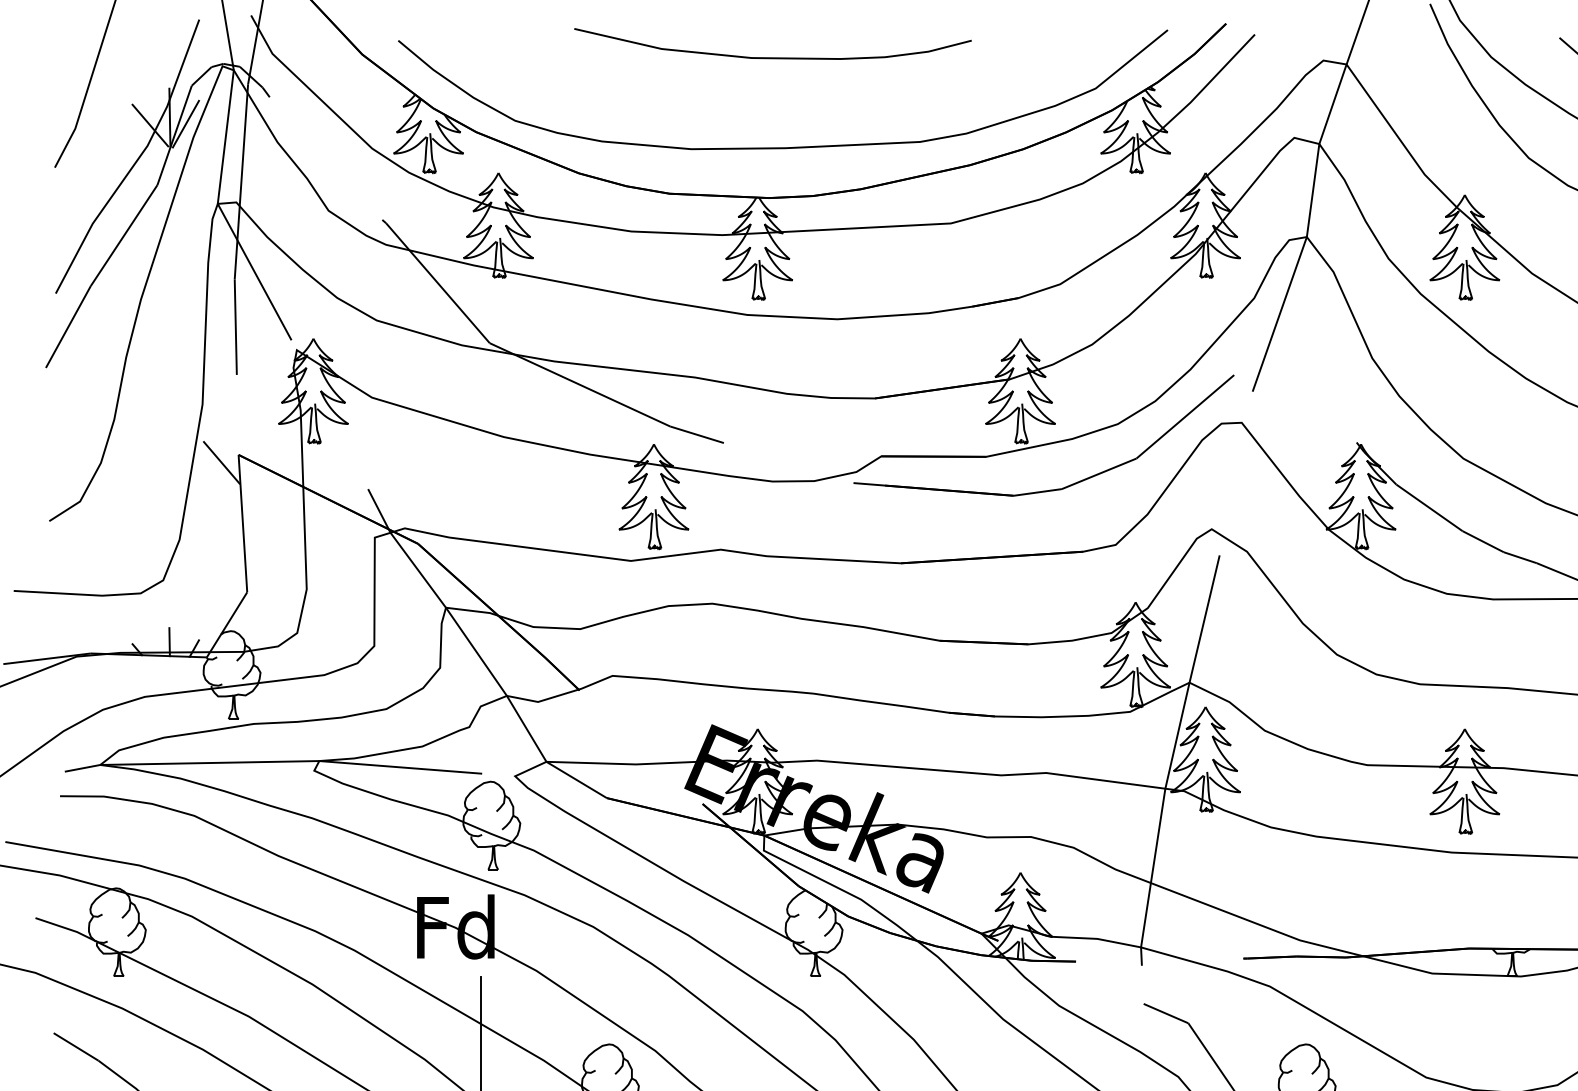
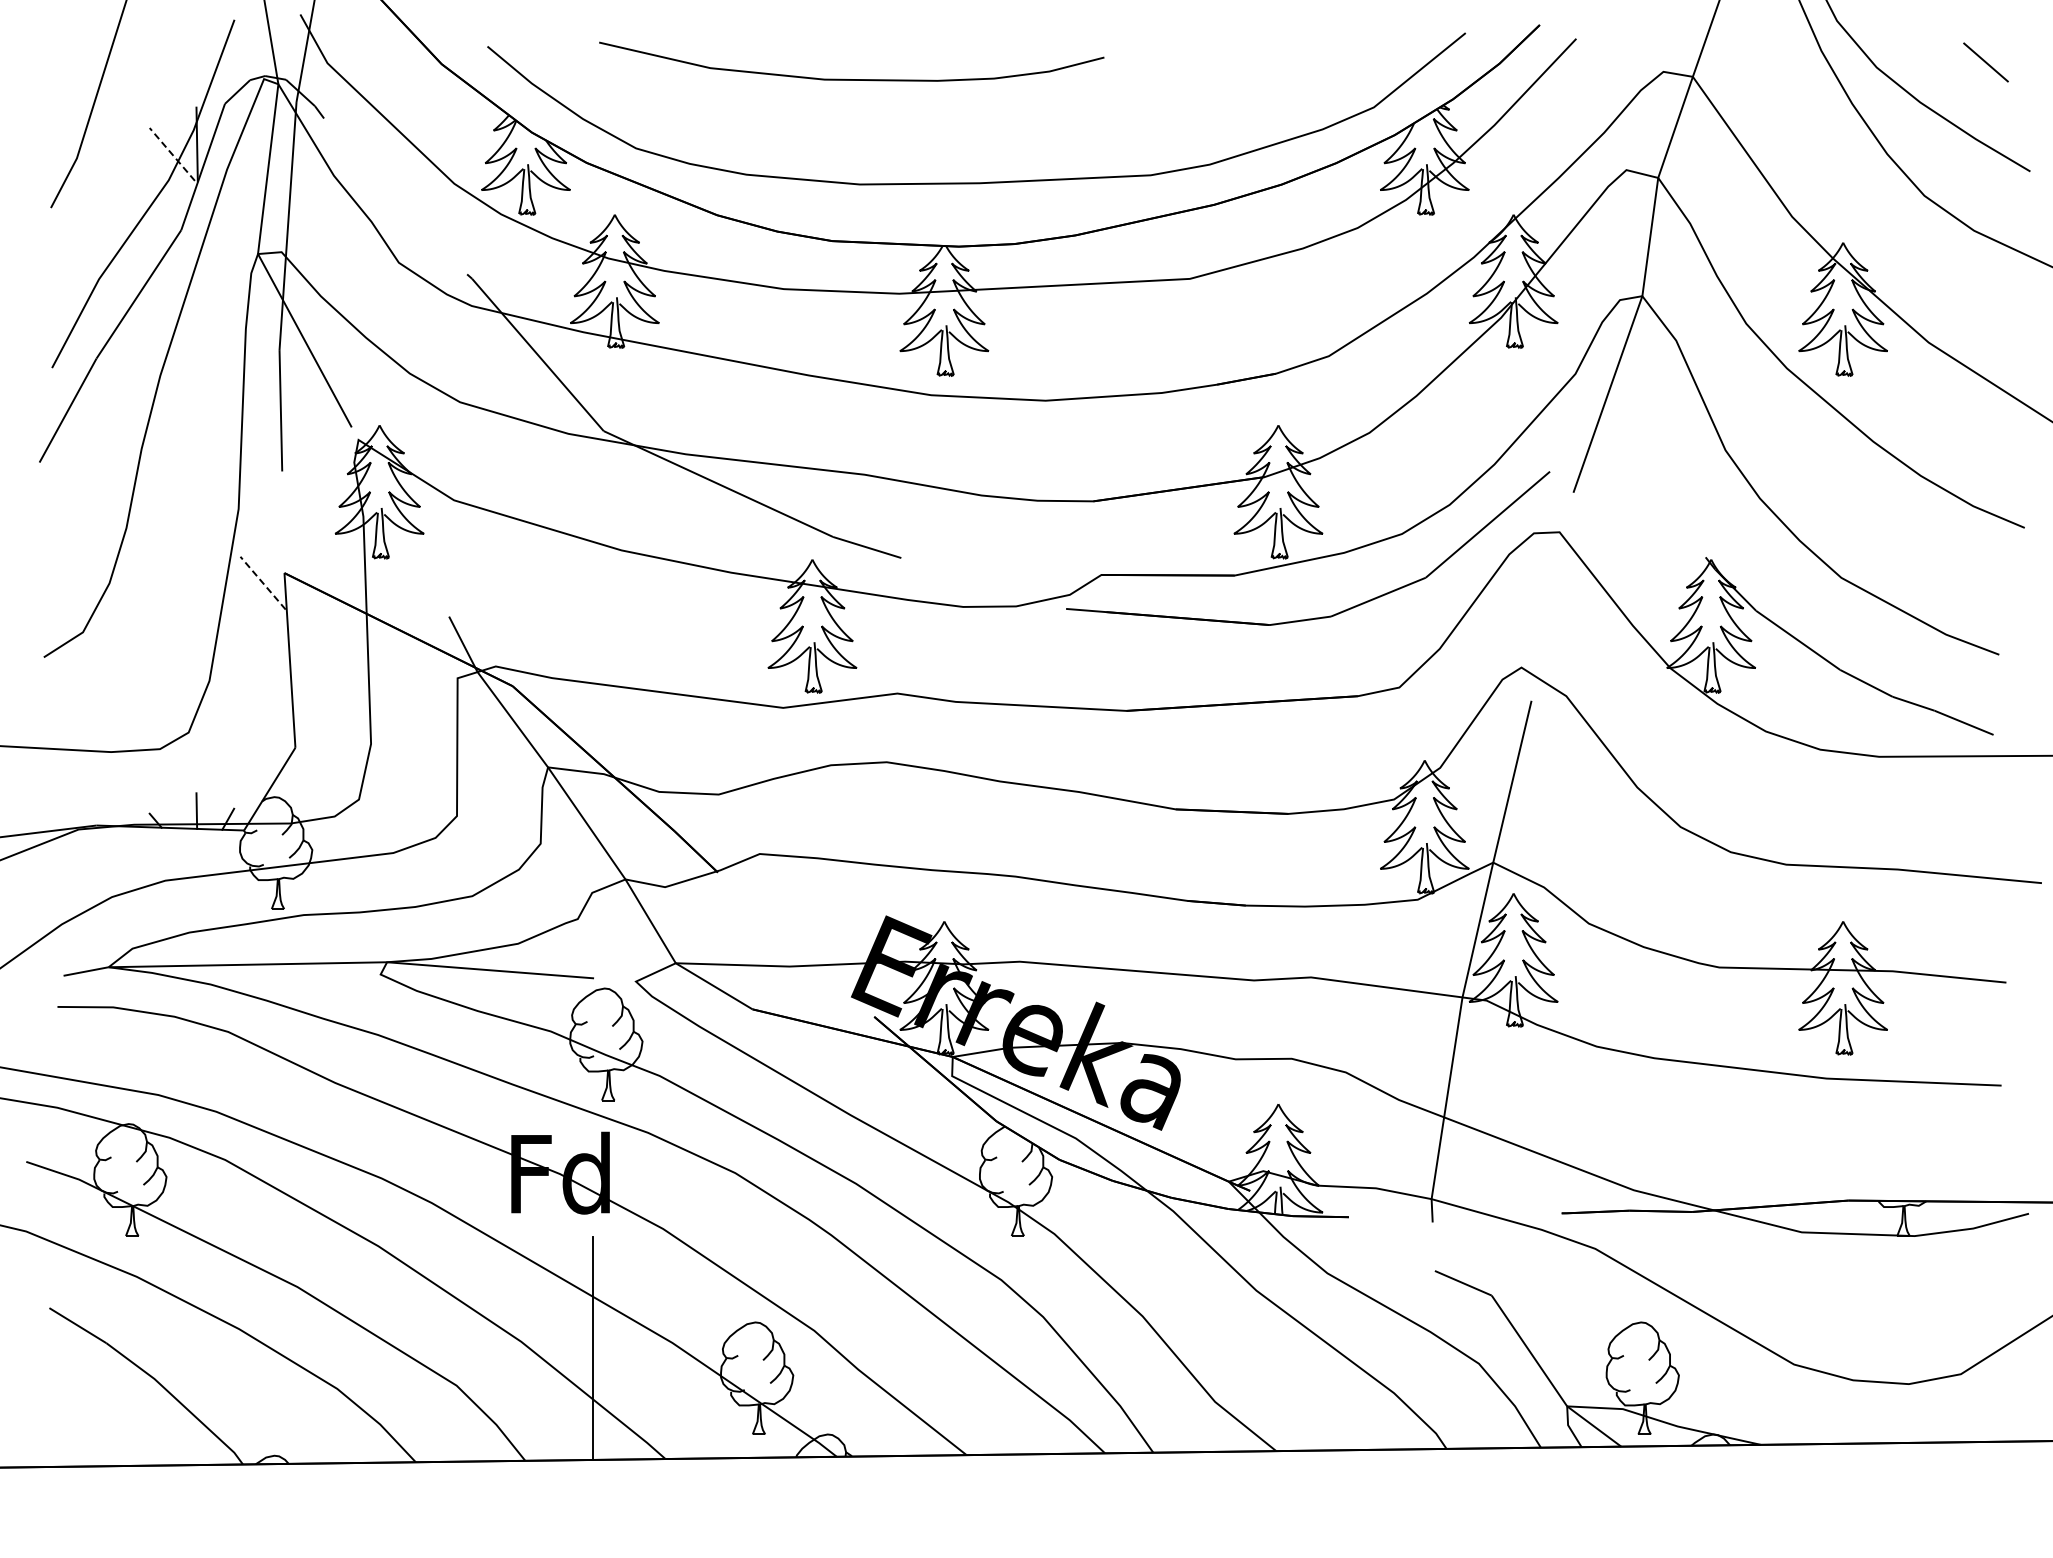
curve: (772, 57) -> (851, 79), moved
line: (185, 124) -> (217, 152), removed
line: (150, 125) -> (172, 154), solid -> dashed
line: (222, 463) -> (263, 583), solid -> dashed

